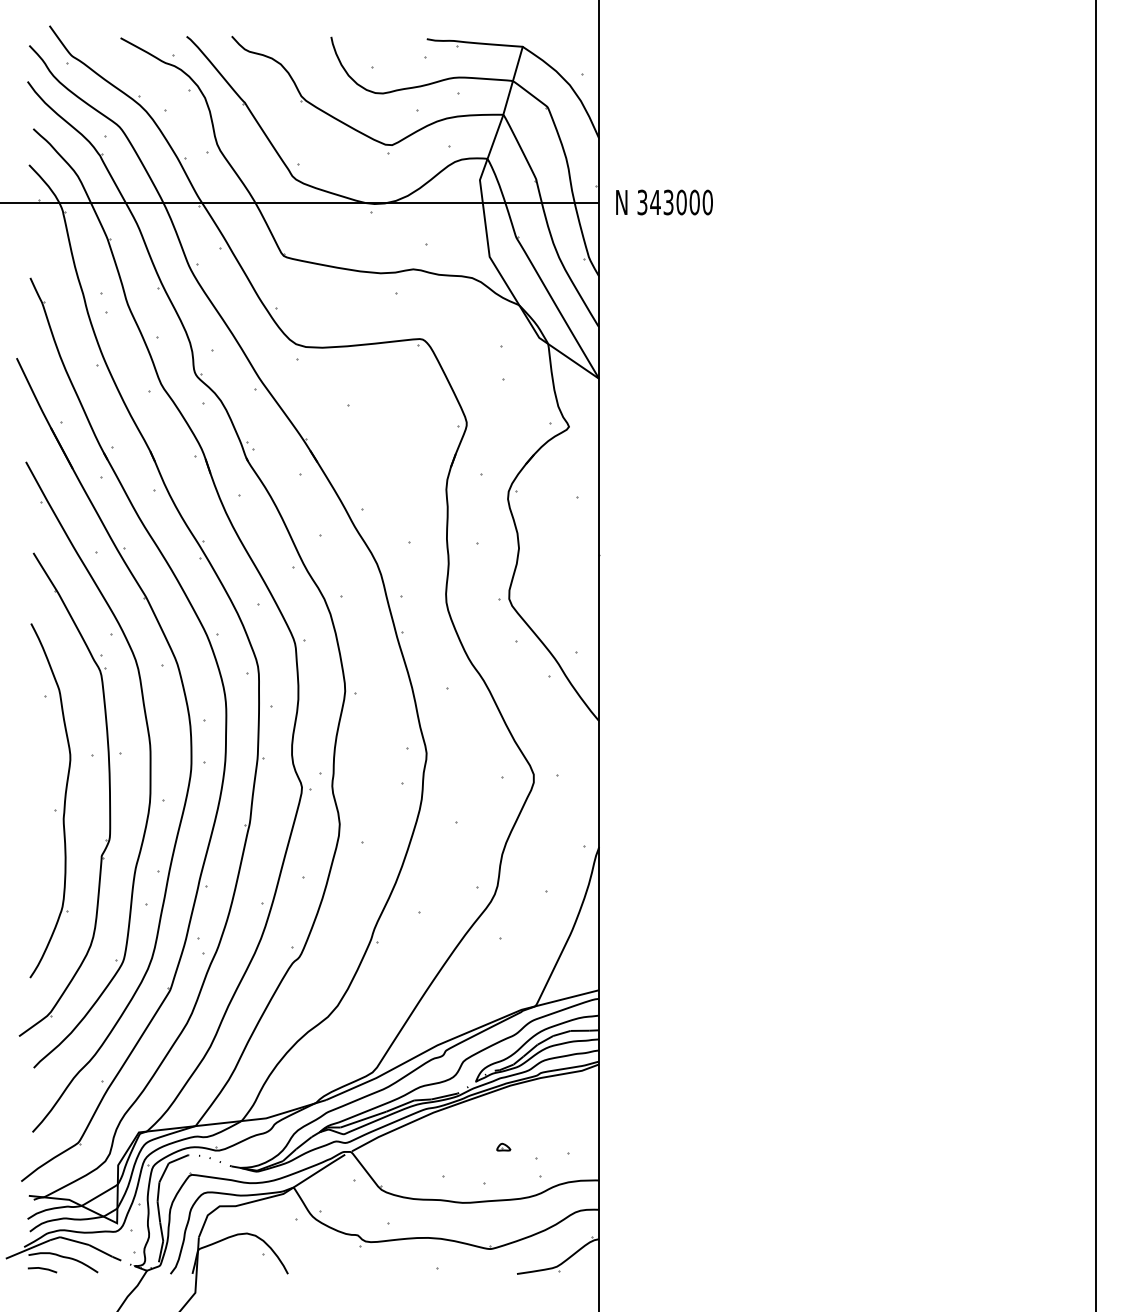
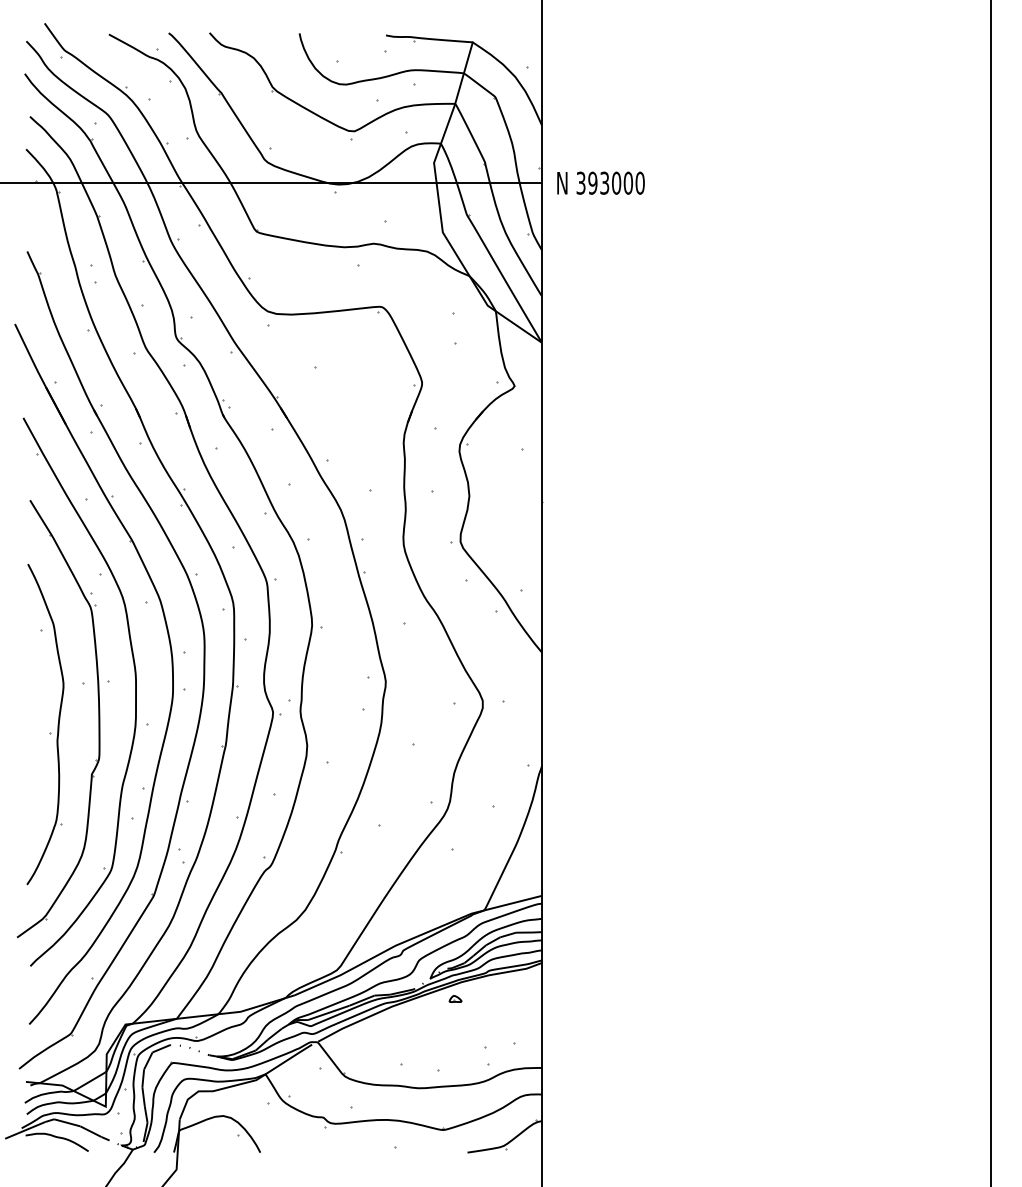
text: (655, 202) -> (592, 183), 343000 -> 393000
part: (503, 1146) -> (455, 998), moved
line: (42, 1269) -> (38, 1148), removed

